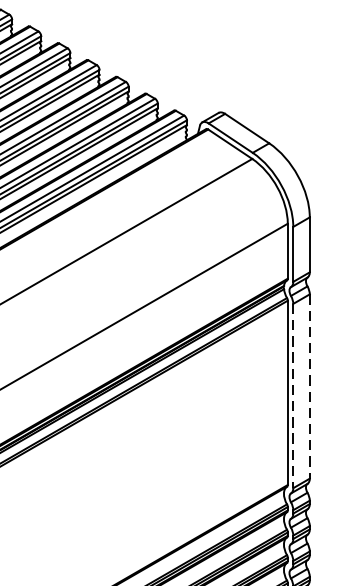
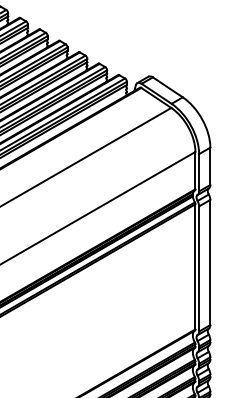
line: (309, 386) -> (210, 262), dashed -> solid
line: (293, 395) -> (199, 268), dashed -> solid

